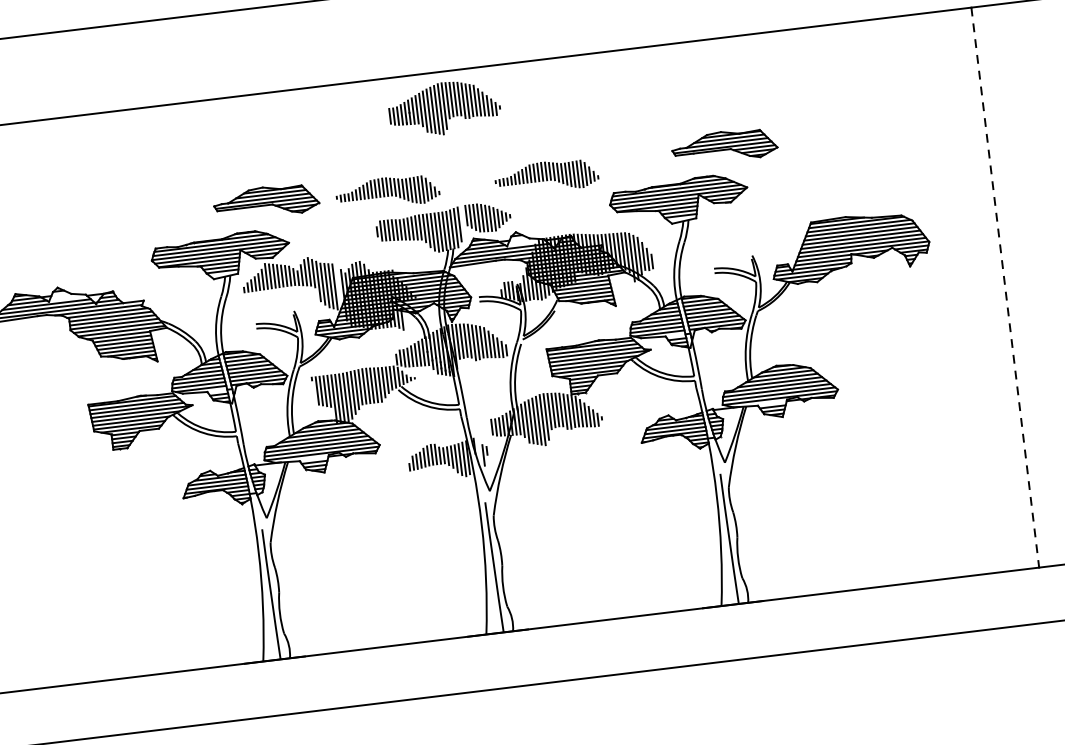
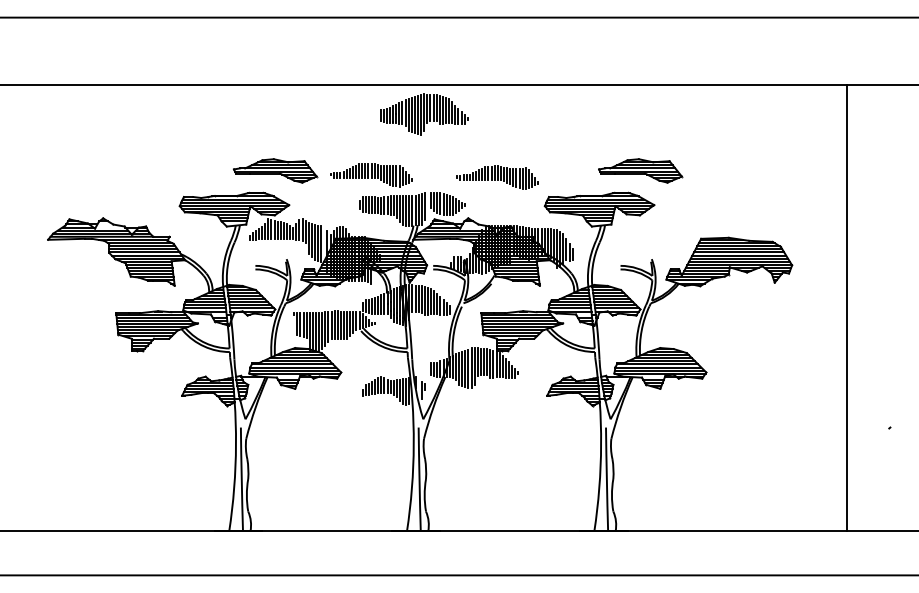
line: (1005, 287) -> (847, 308), dashed -> solid

